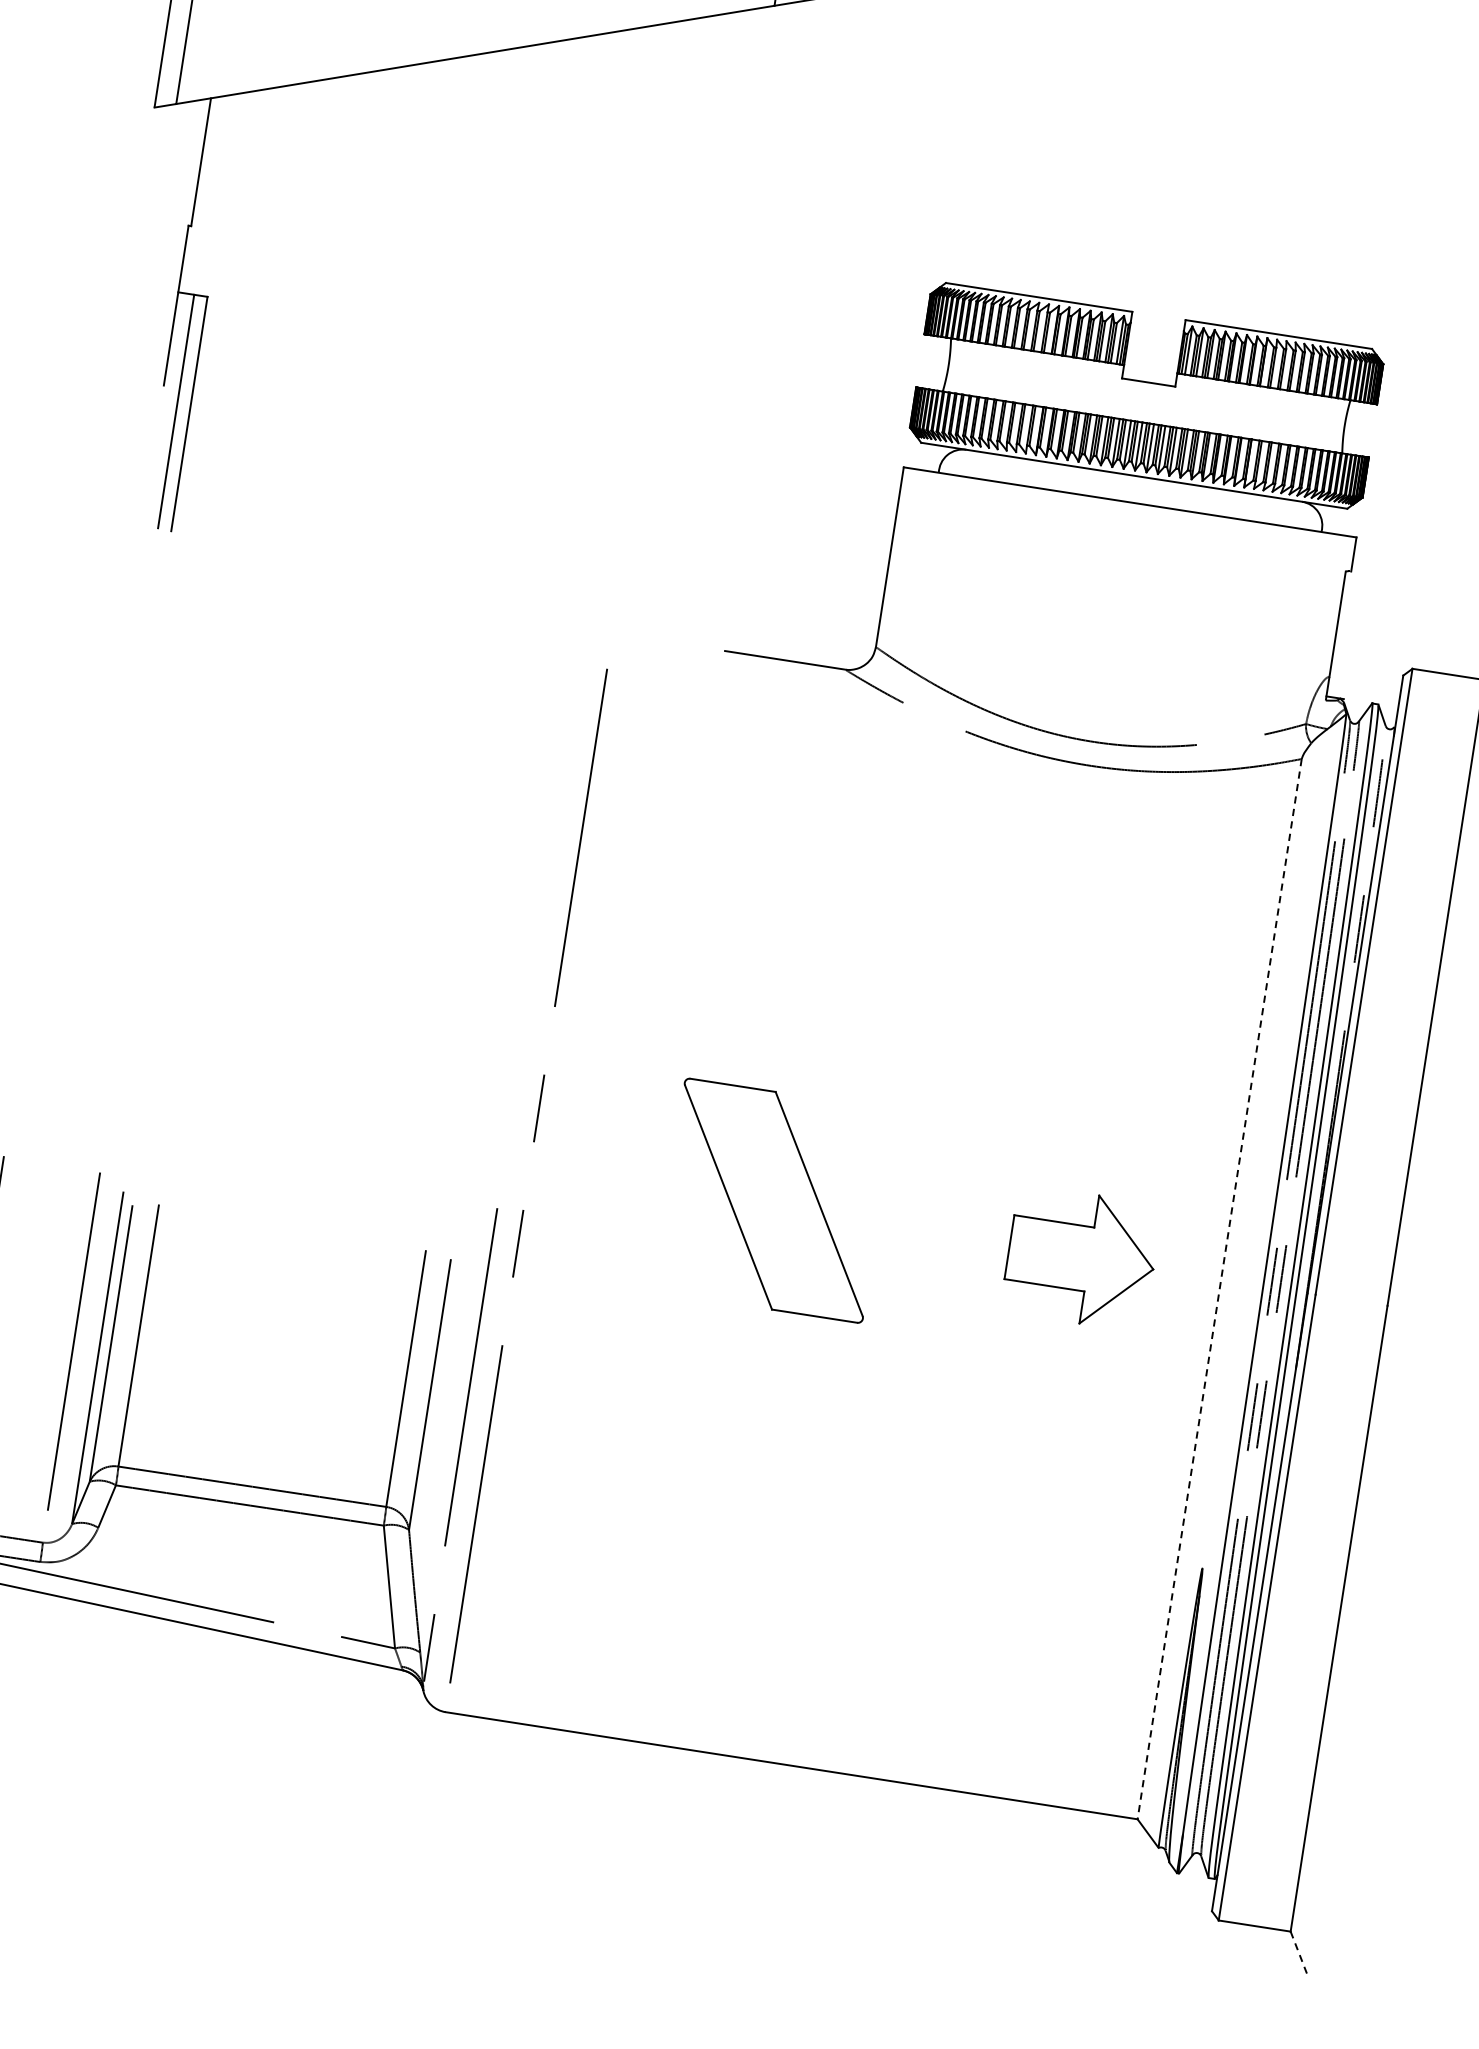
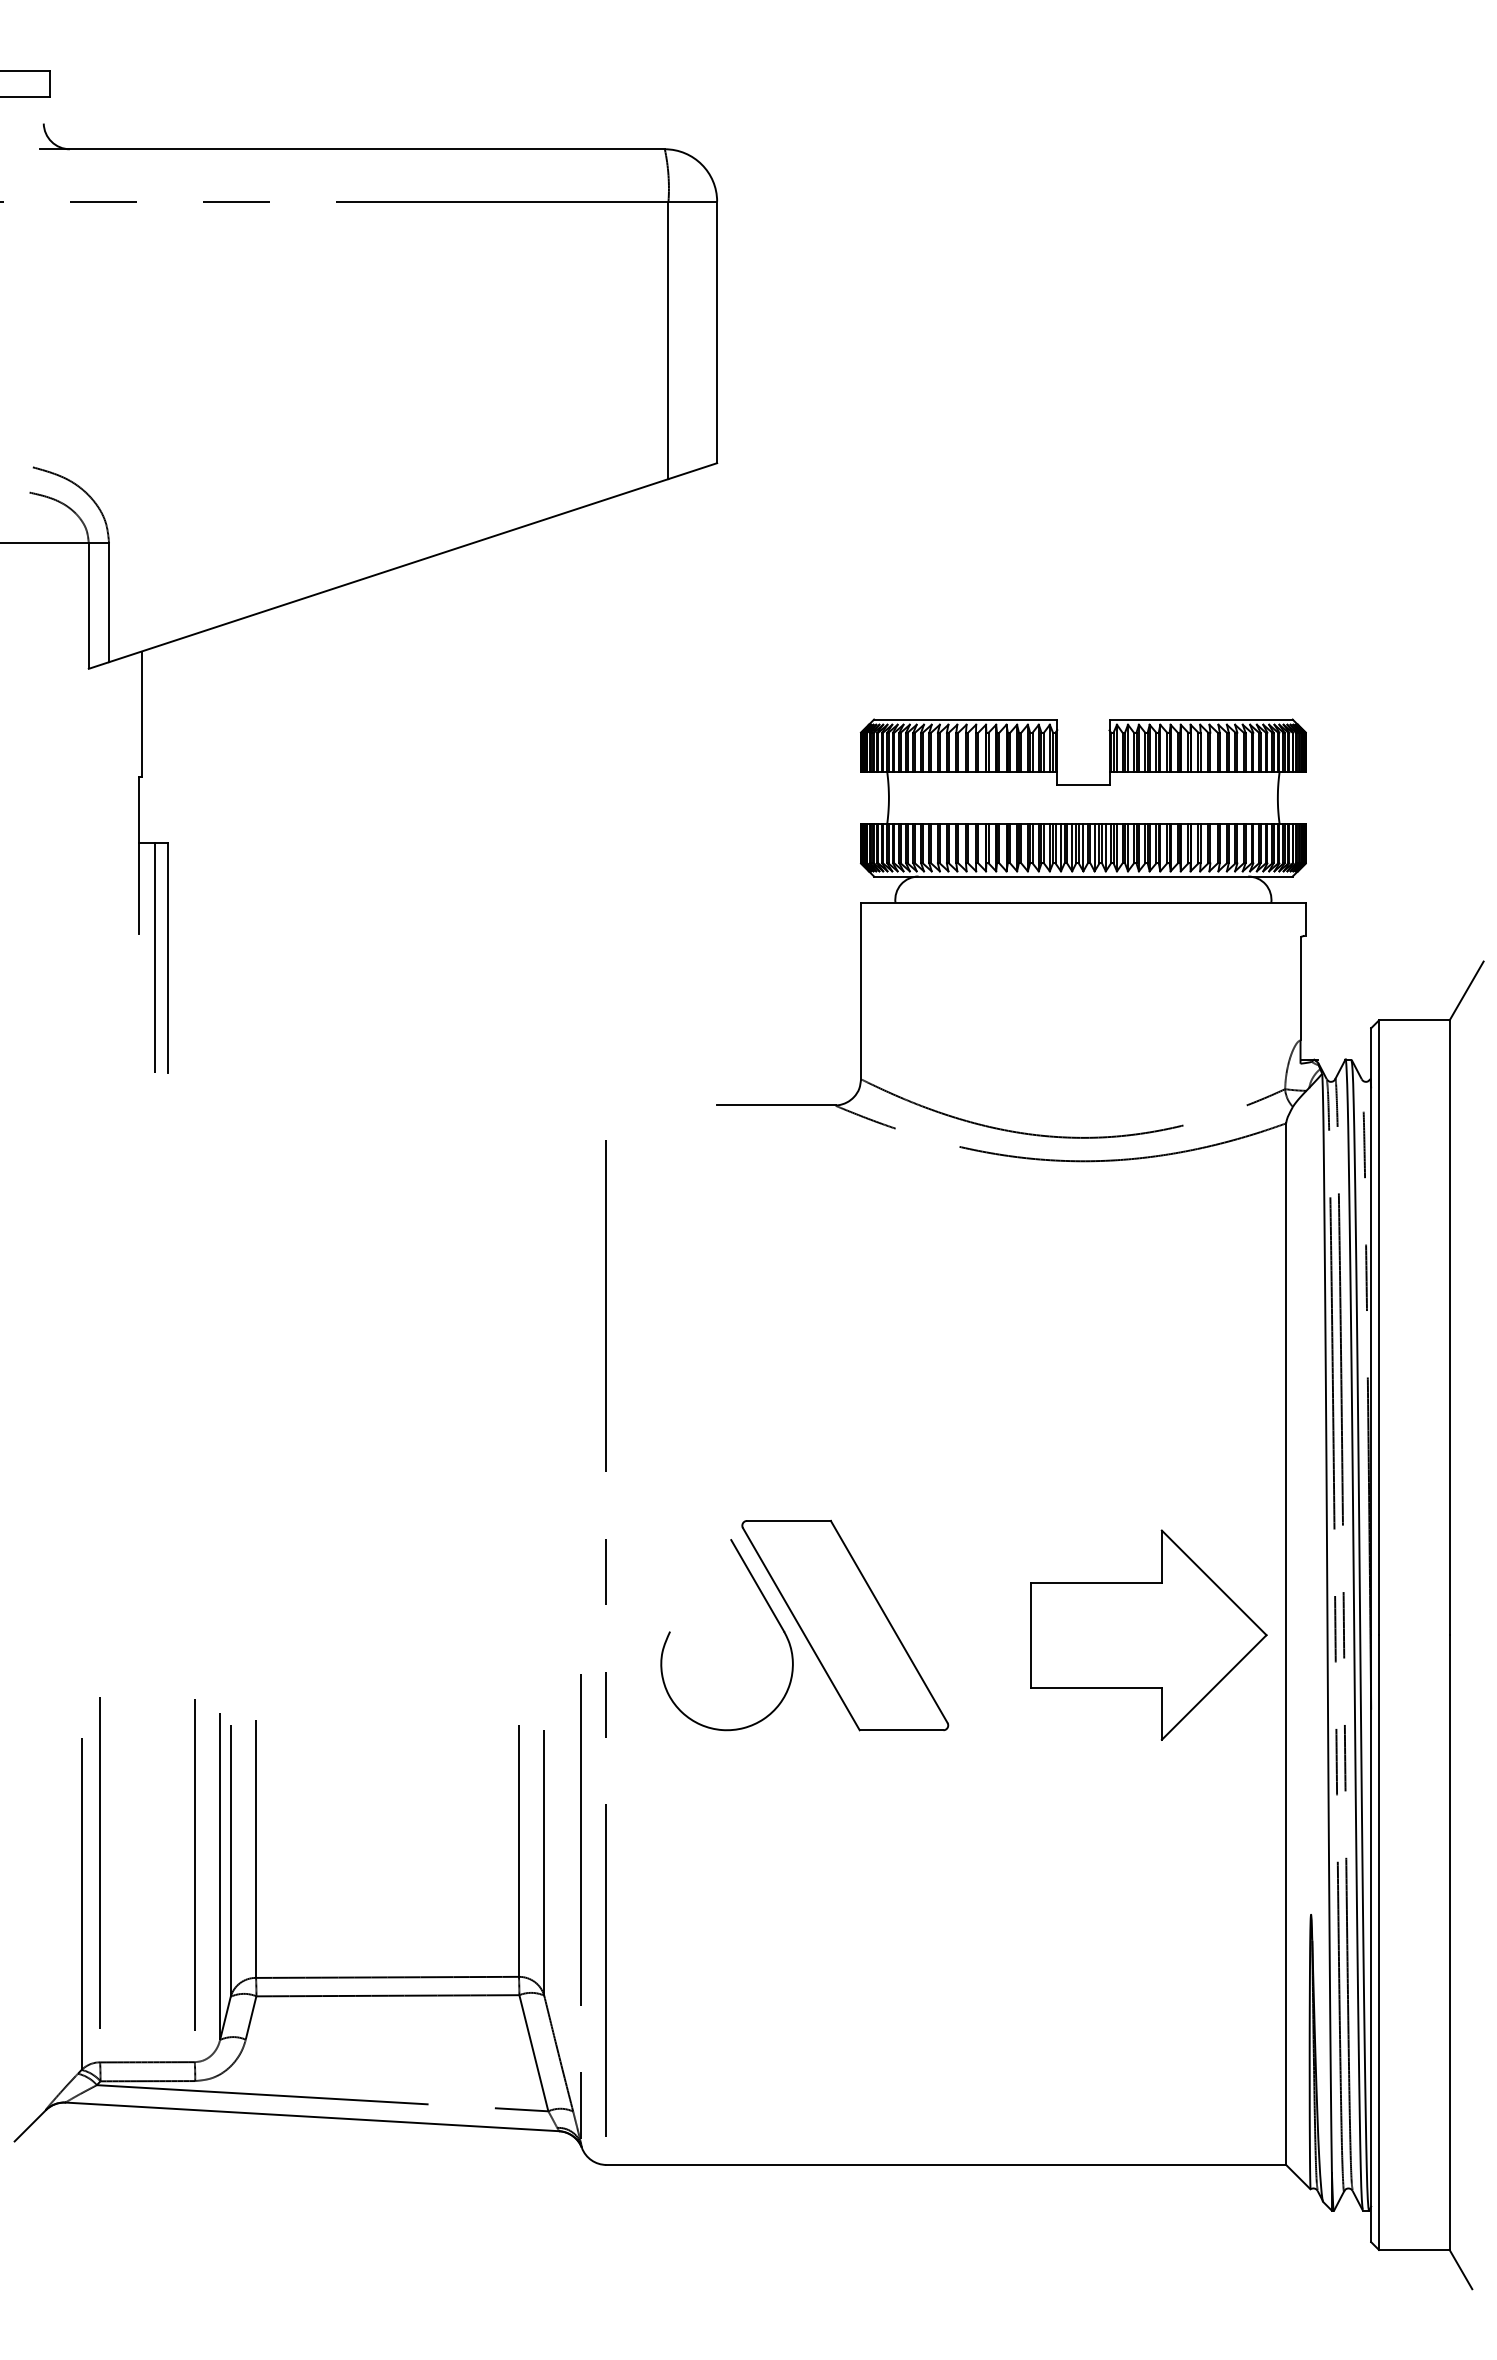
part: (700, 1173) -> (770, 1610), added
part: (1081, 1257) -> (1148, 1634), size x1.67
line: (1219, 1289) -> (1286, 1644), dashed -> solid
line: (1298, 1953) -> (1460, 2269), dashed -> solid

